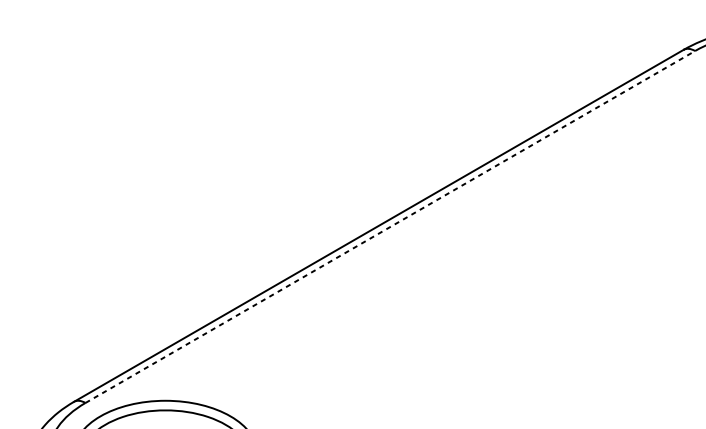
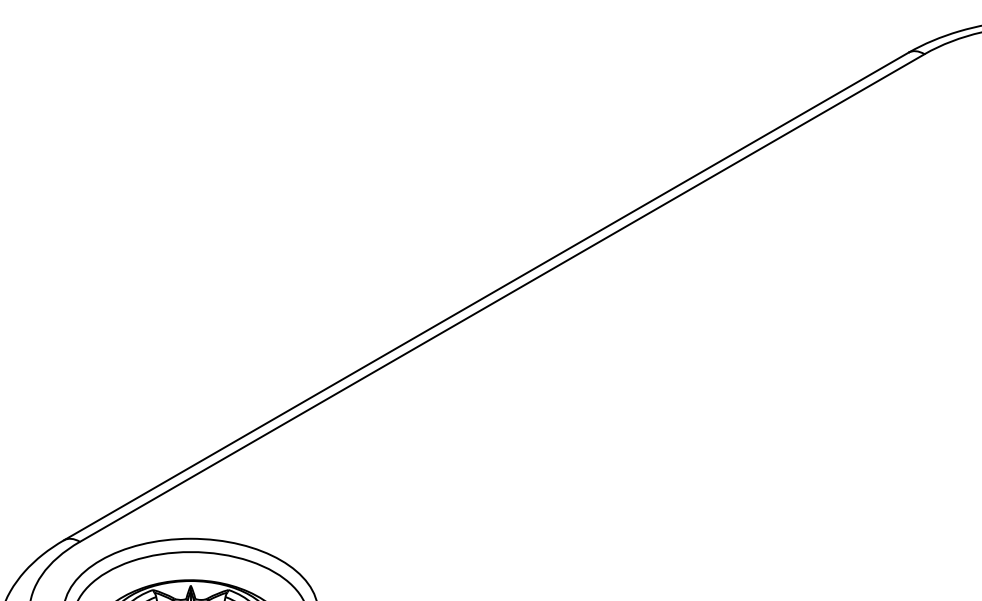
line: (390, 227) -> (502, 298), dashed -> solid

